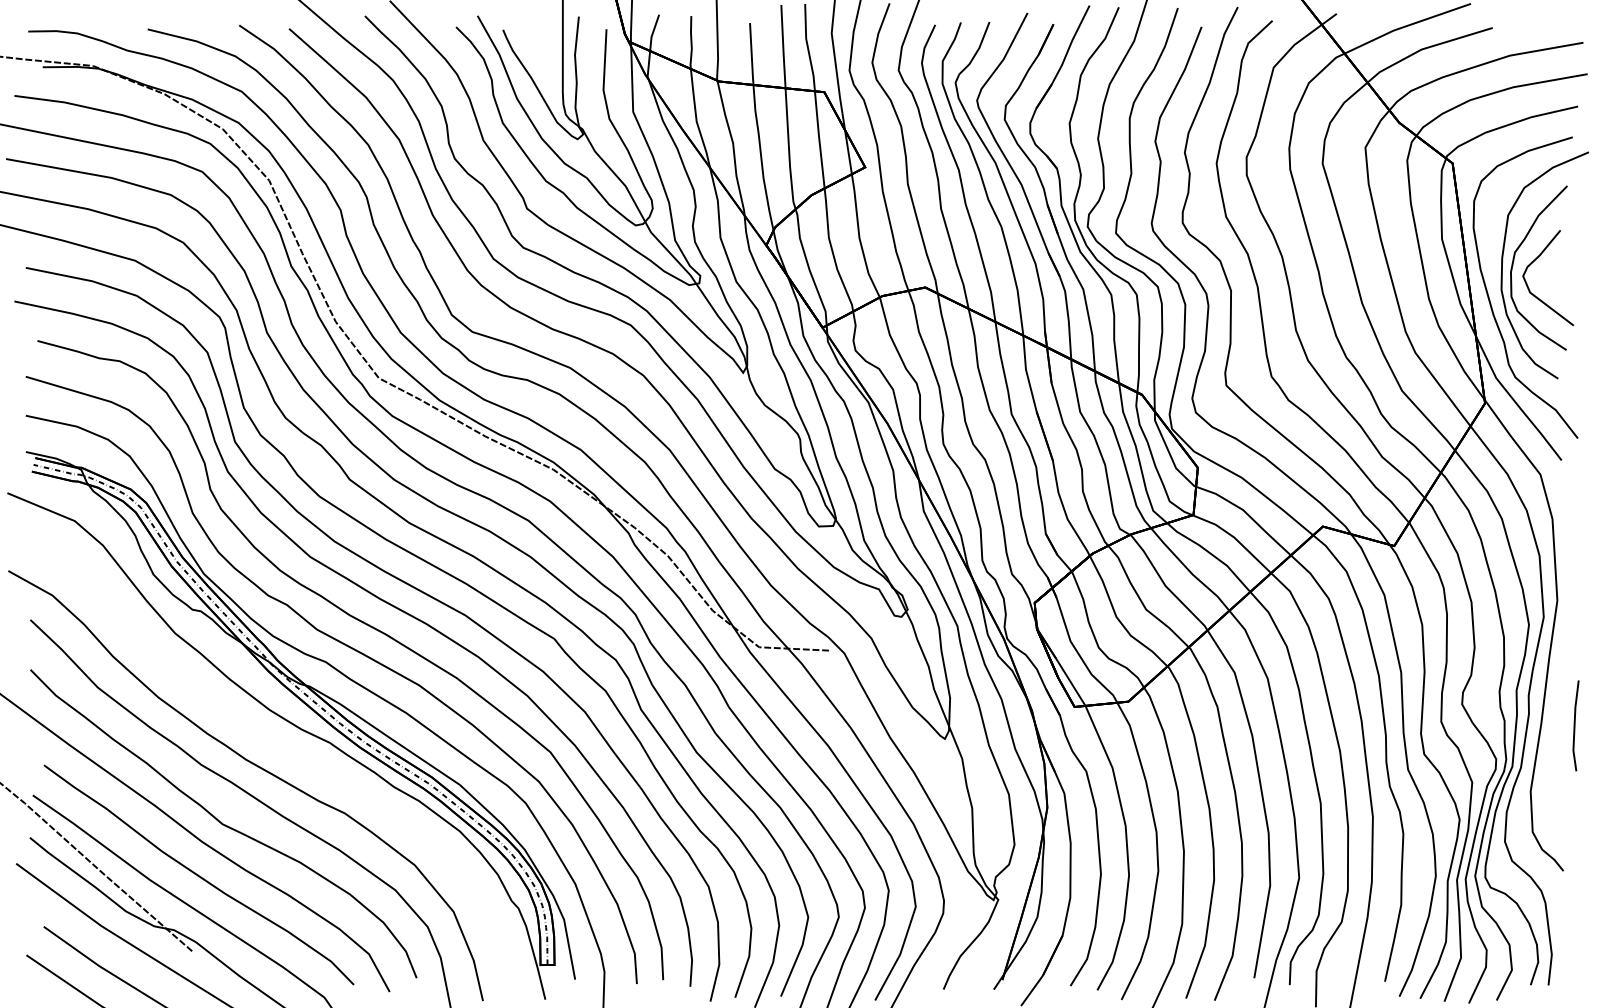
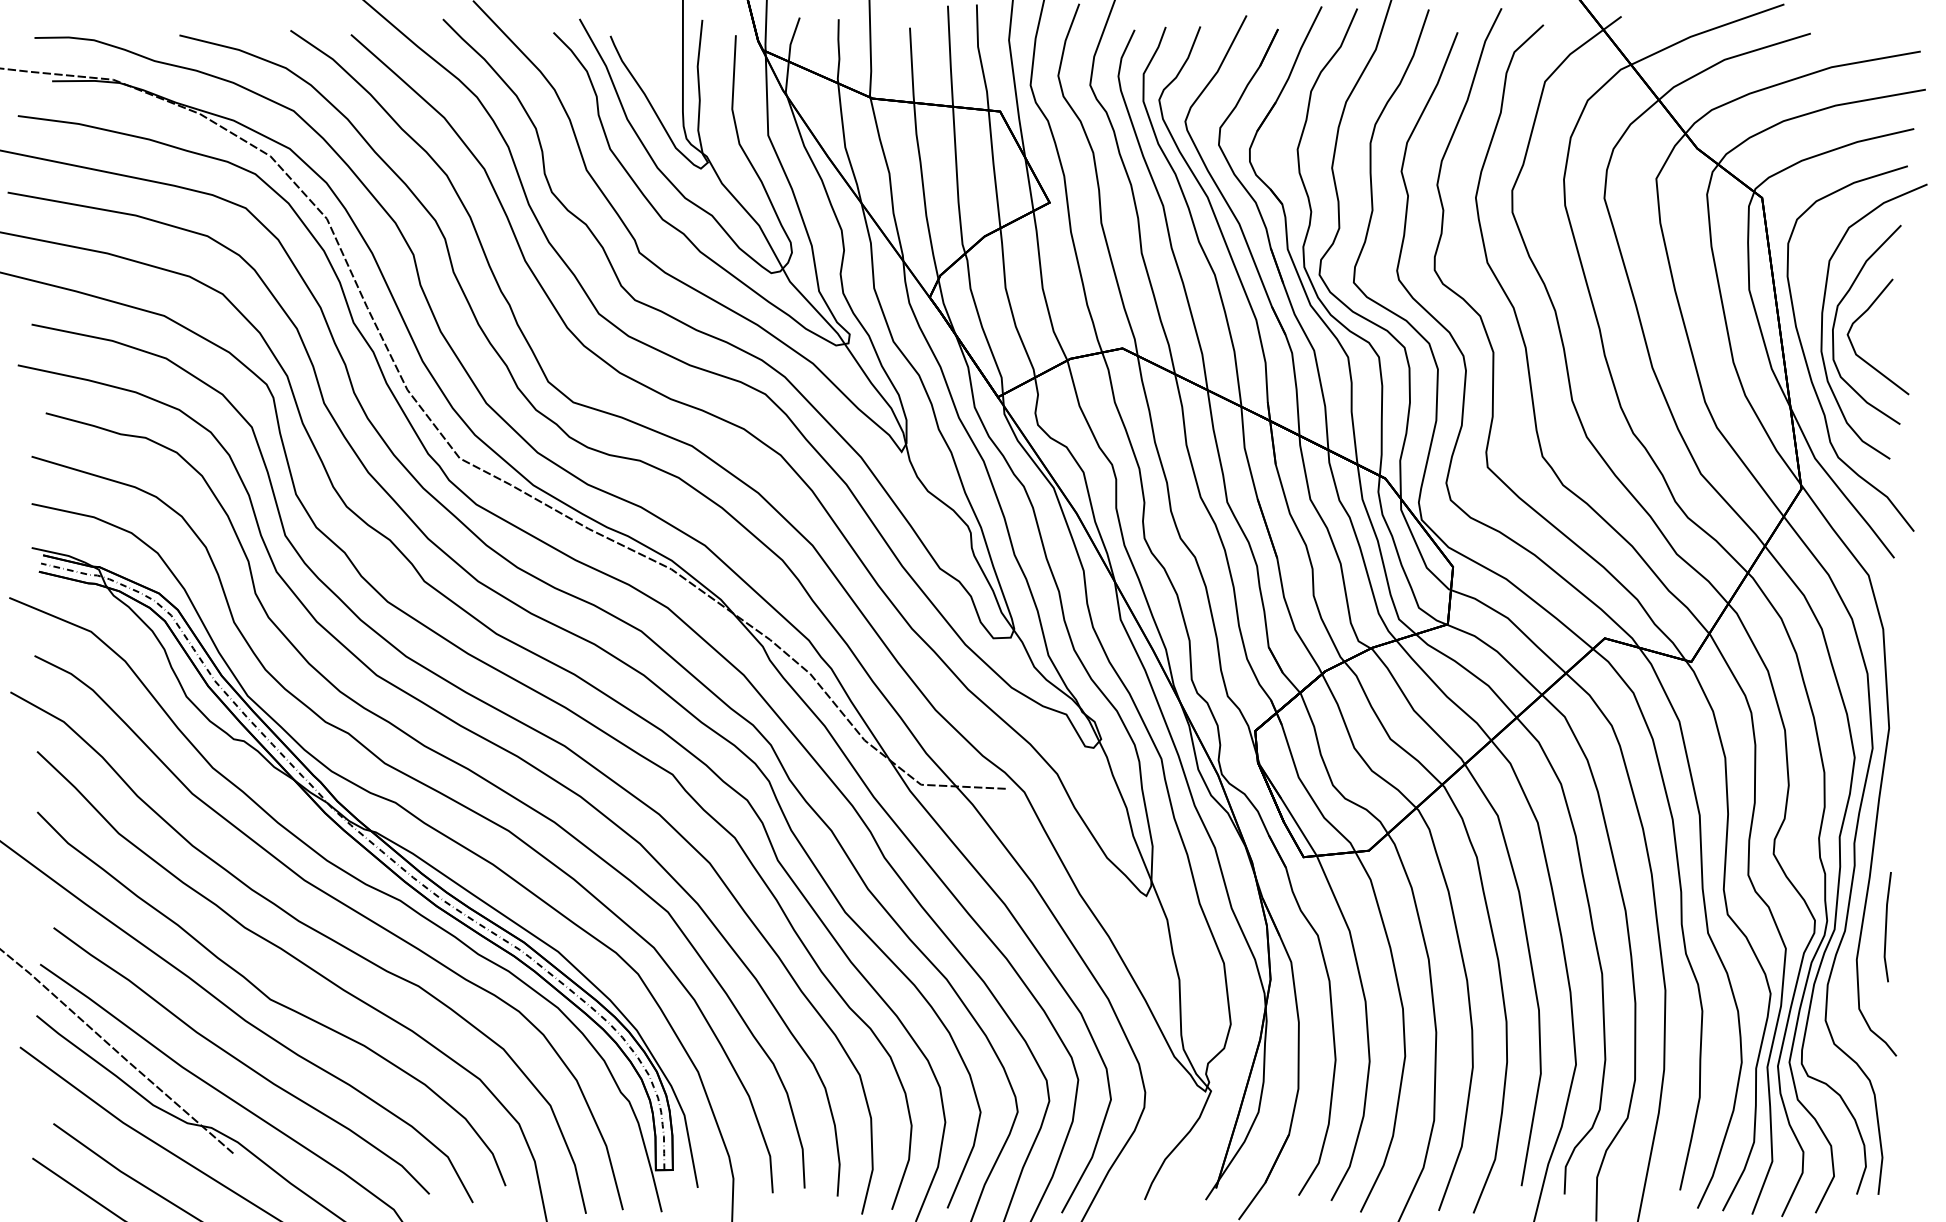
line: (1574, 726) -> (1886, 927), moved
curve: (284, 747) -> (345, 906), added

